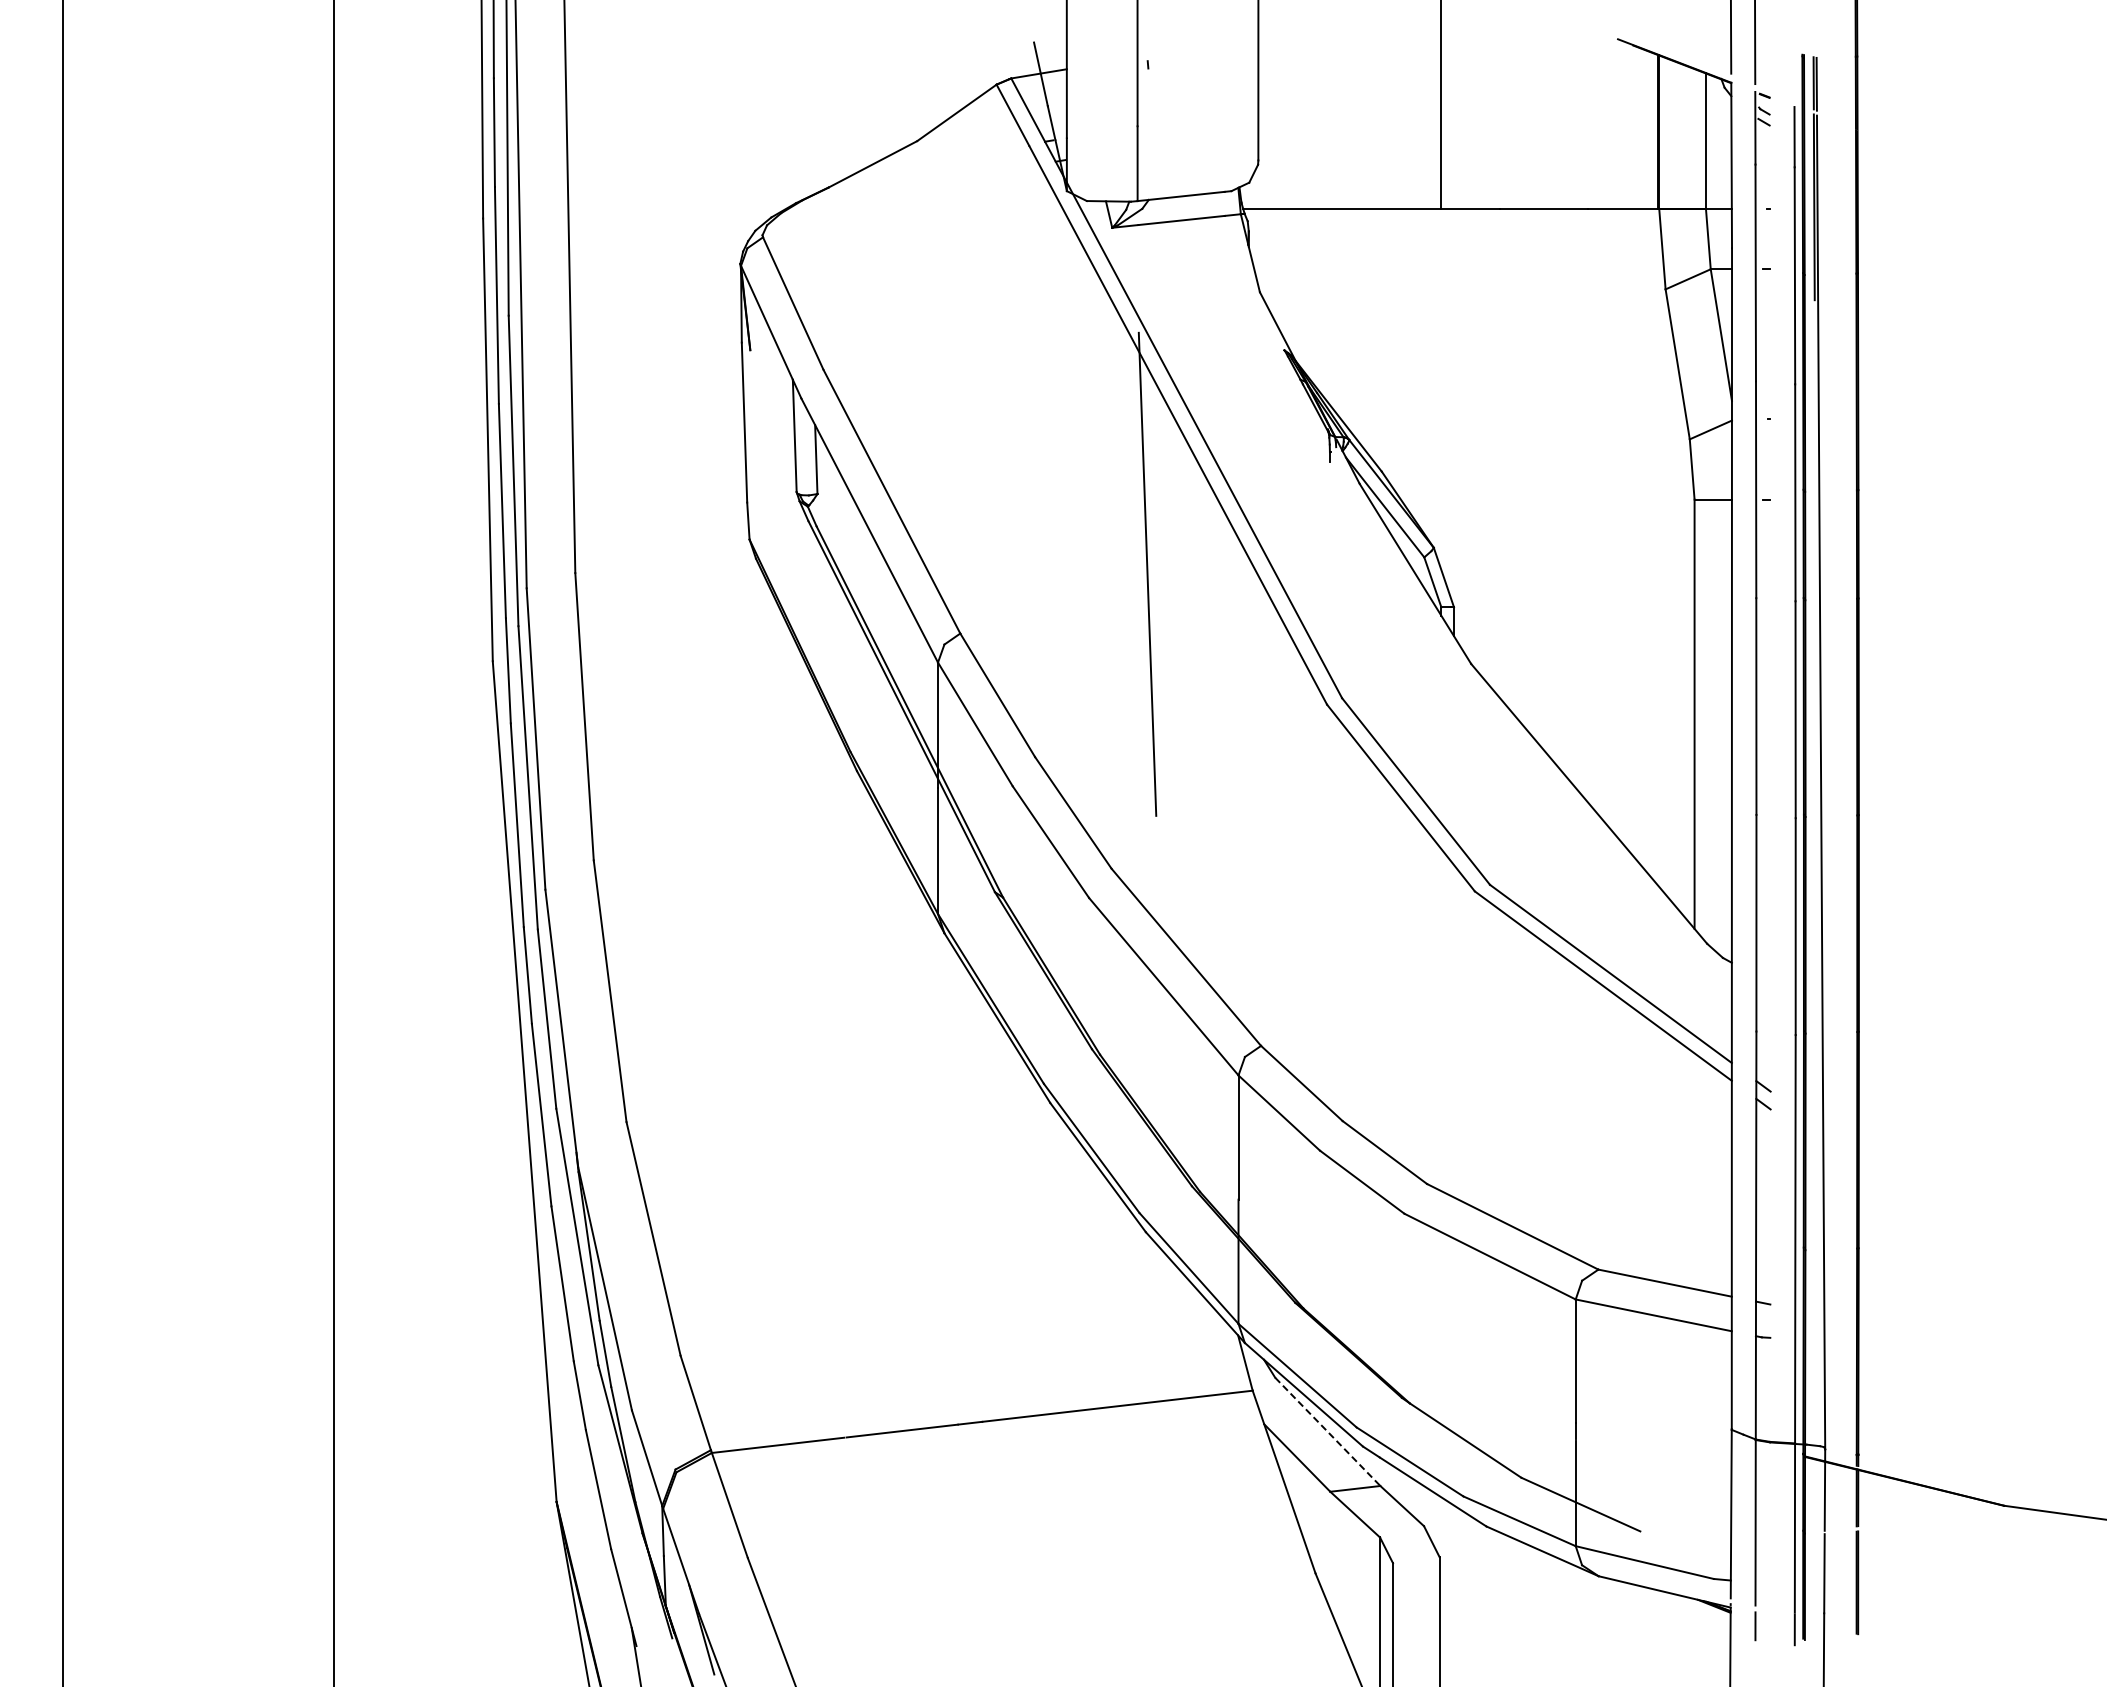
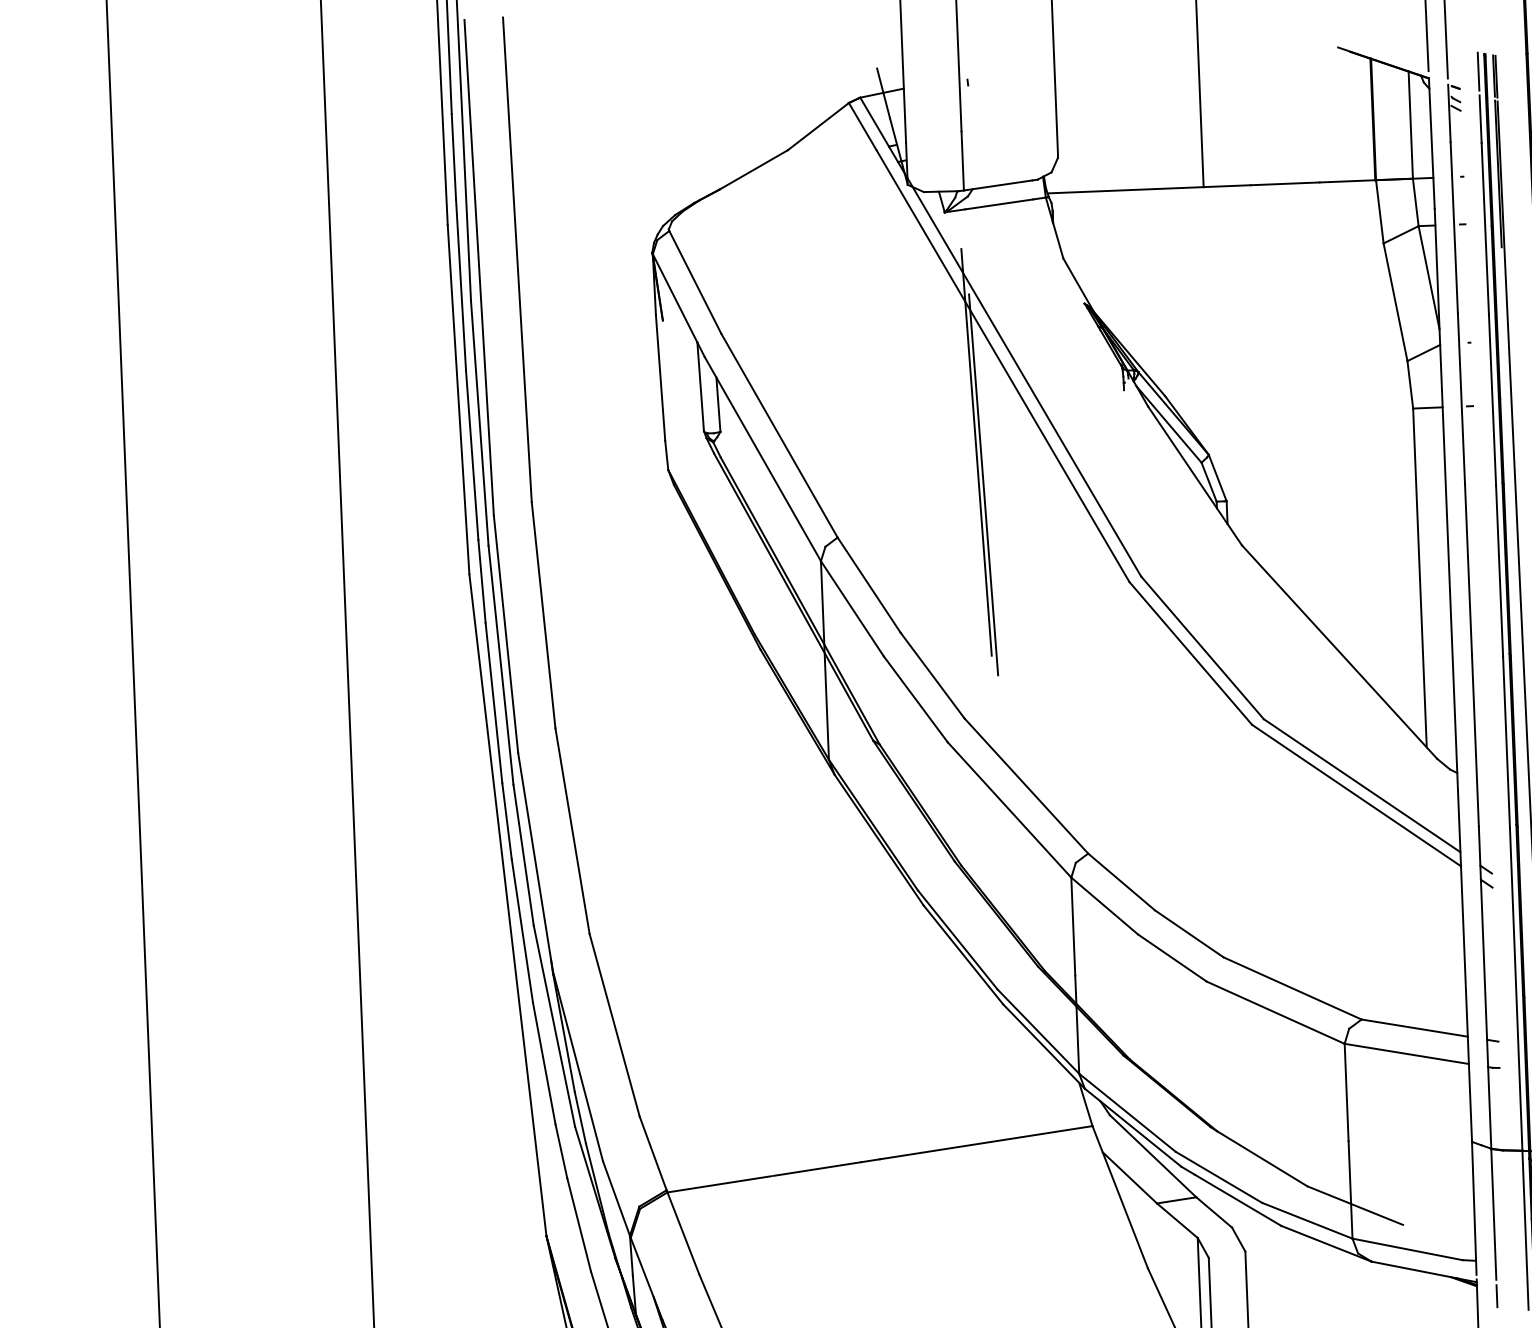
line: (1794, 76) -> (1478, 71), added
line: (1140, 532) -> (976, 452), added
line: (1328, 1432) -> (1153, 1156), dashed -> solid

